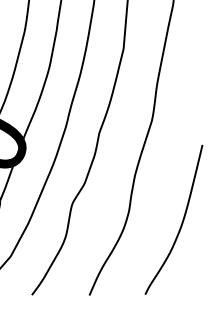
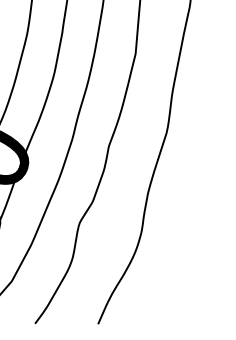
curve: (181, 222) -> (199, 244), removed

